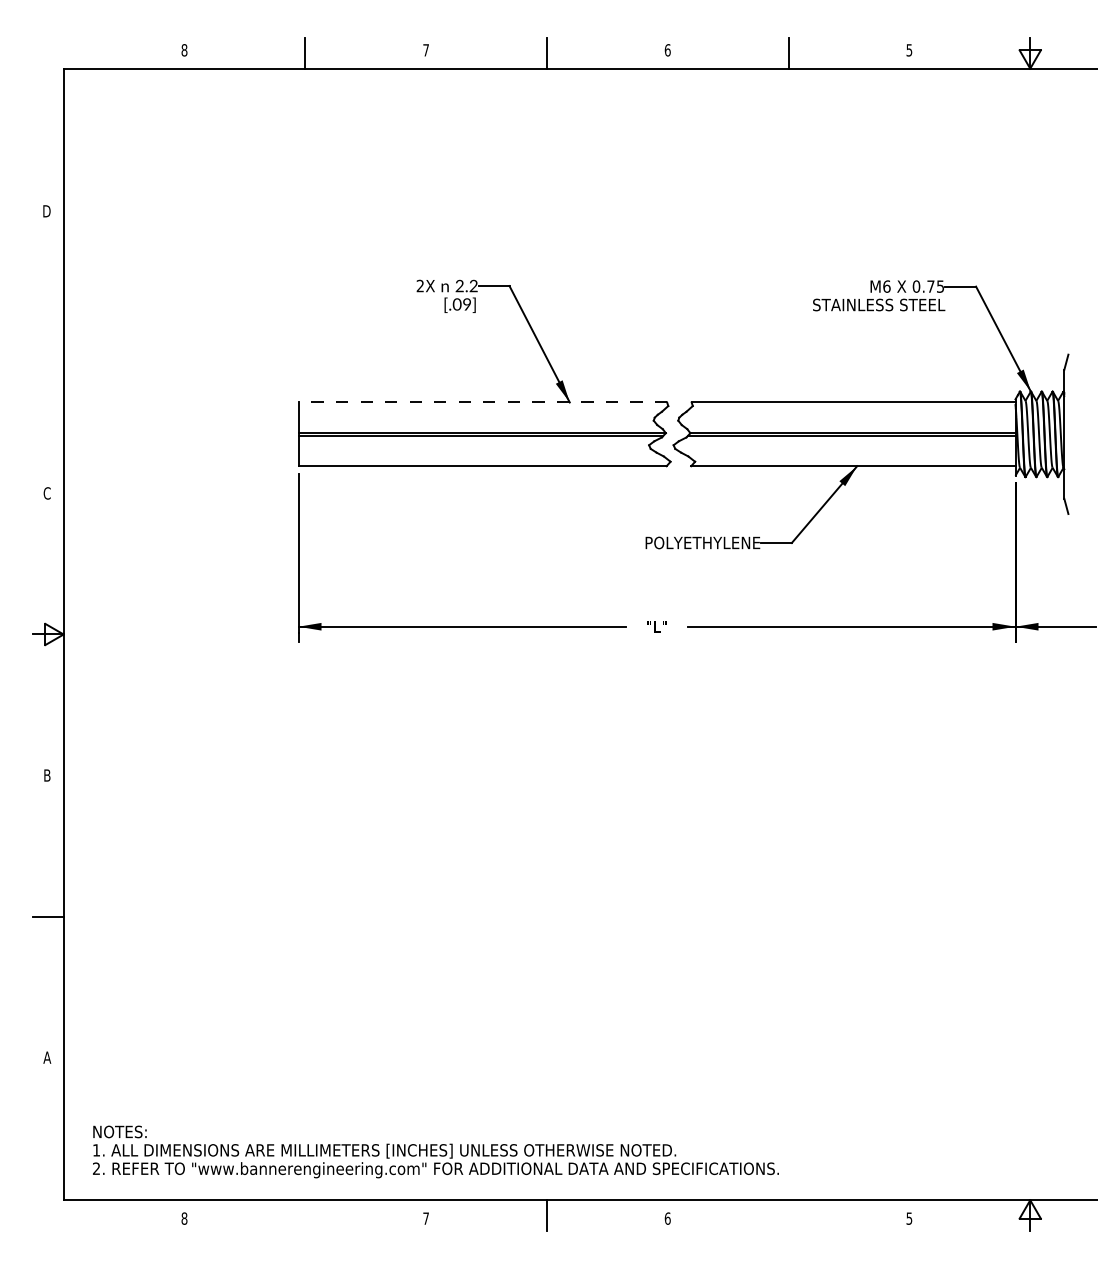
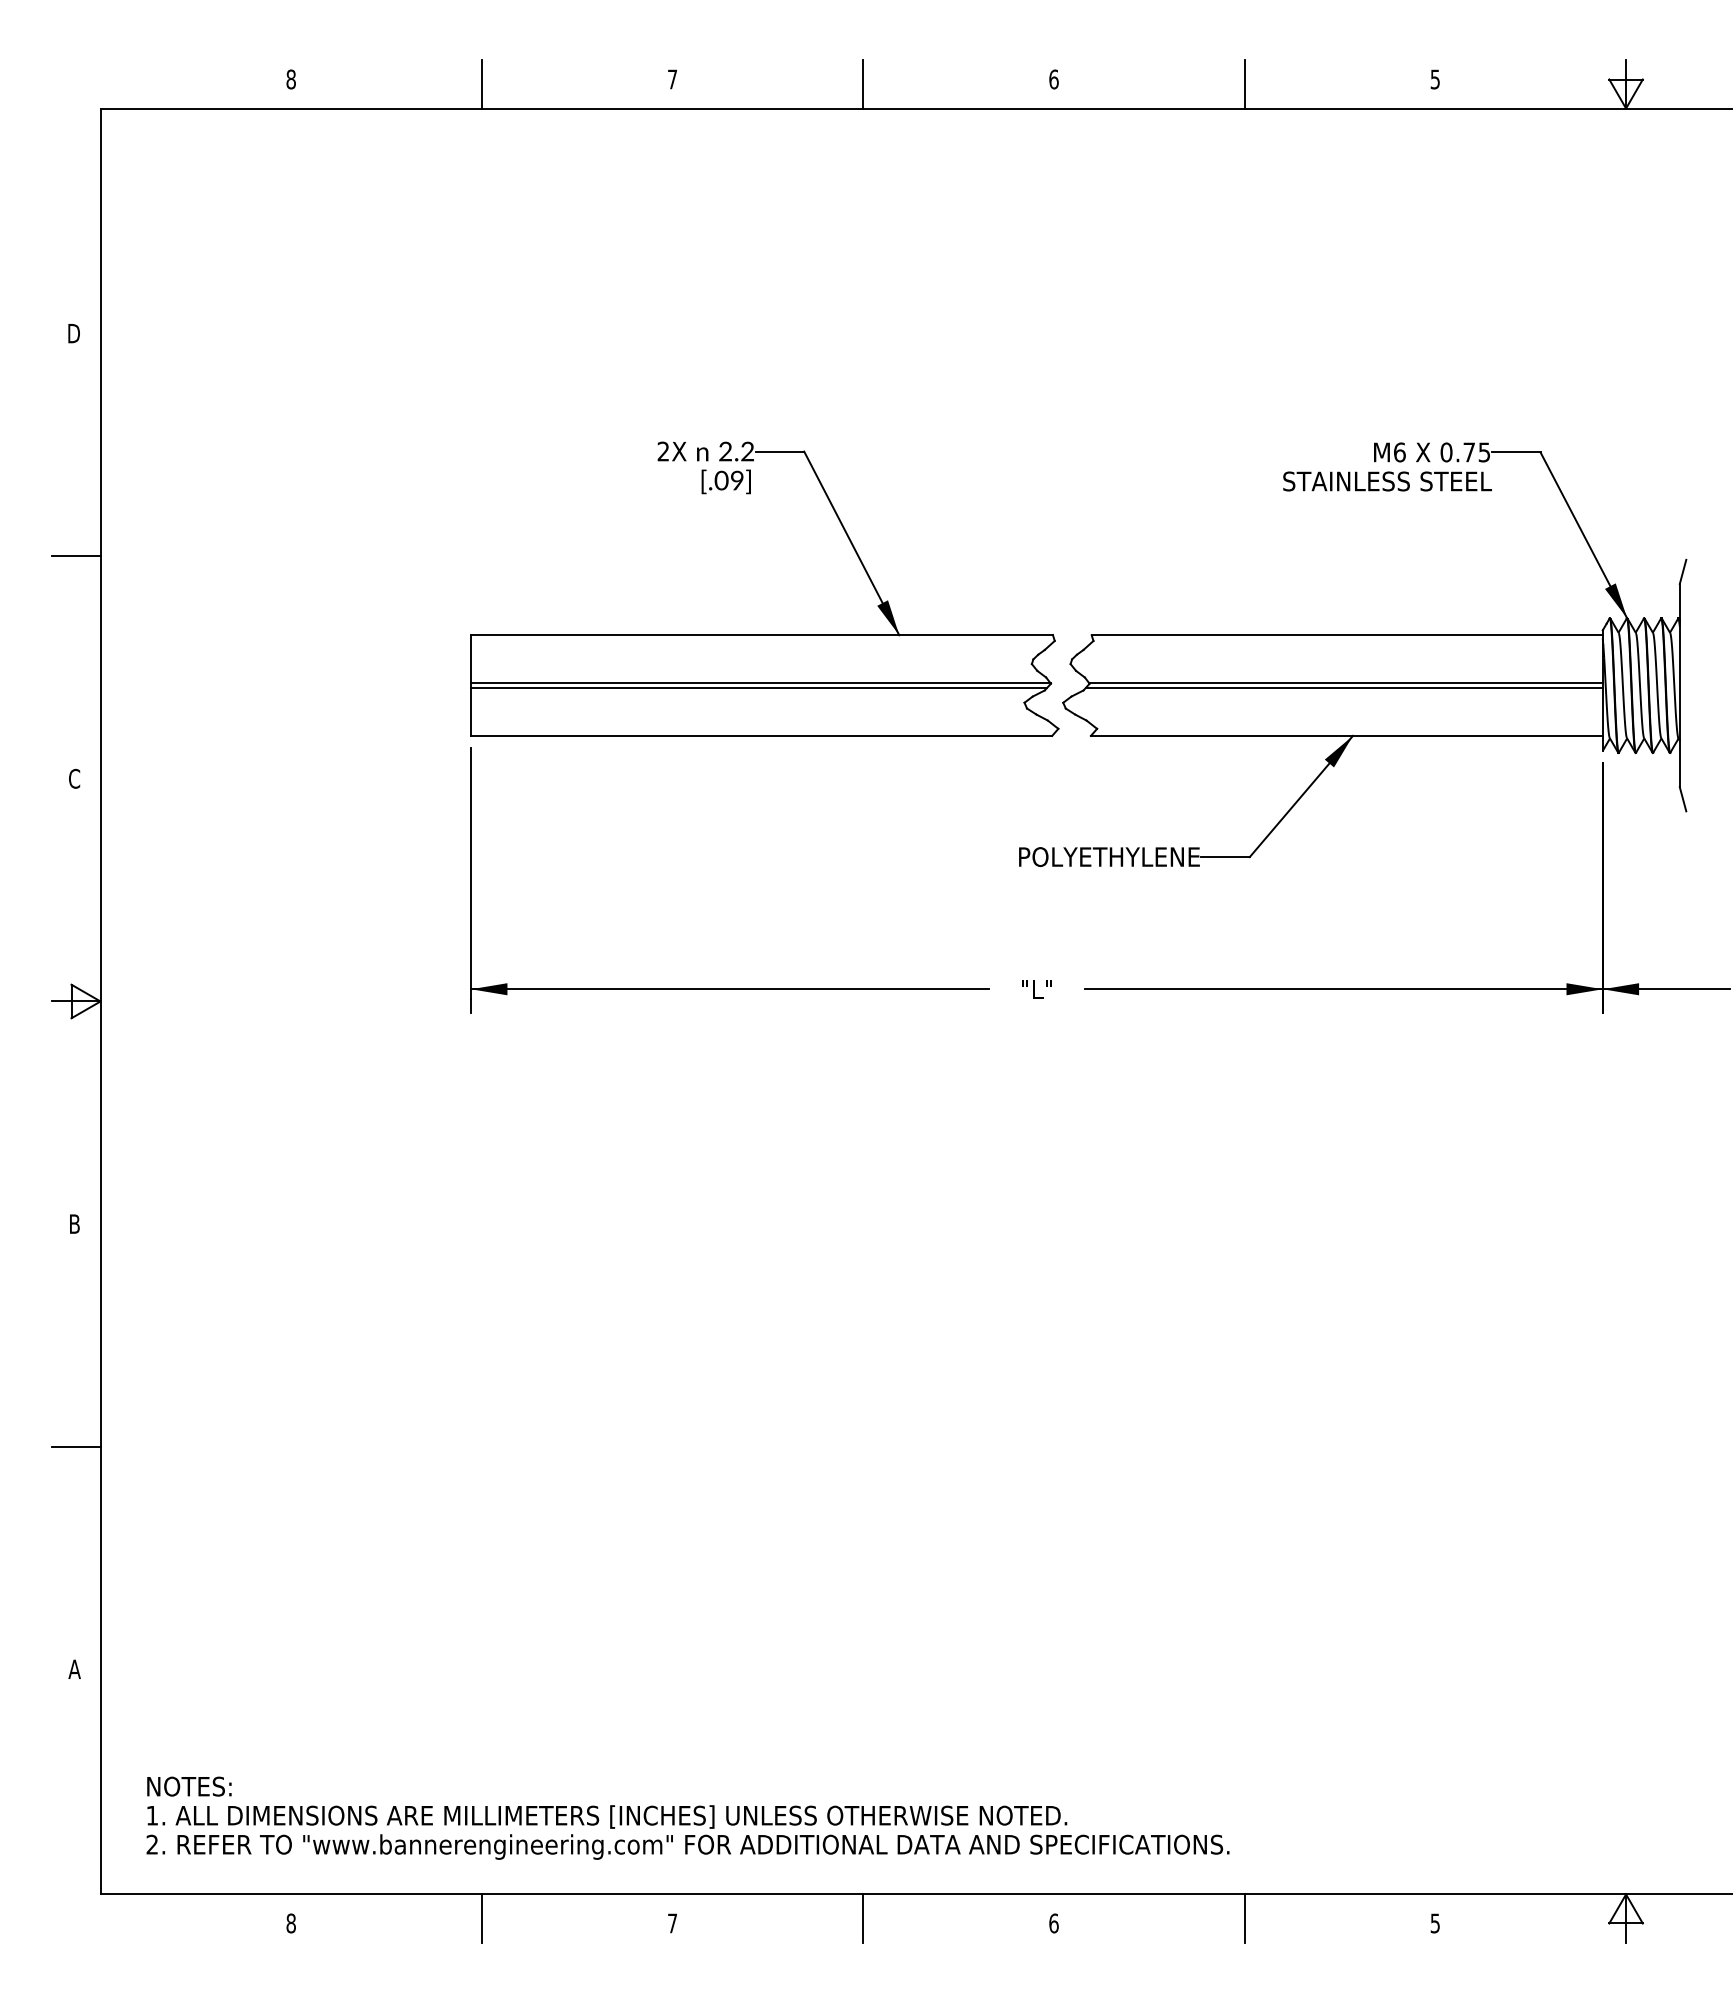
line: (48, 352) -> (76, 556), added
line: (482, 402) -> (761, 635), dashed -> solid
line: (305, 1215) -> (482, 1918), added
line: (788, 1215) -> (1244, 1918), added

